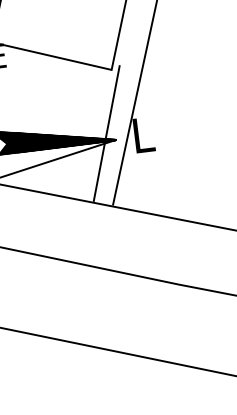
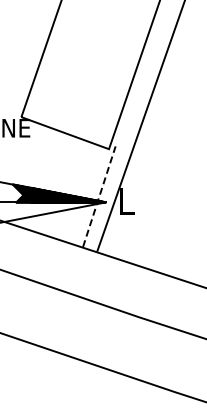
line: (106, 133) -> (99, 196), solid -> dashed

